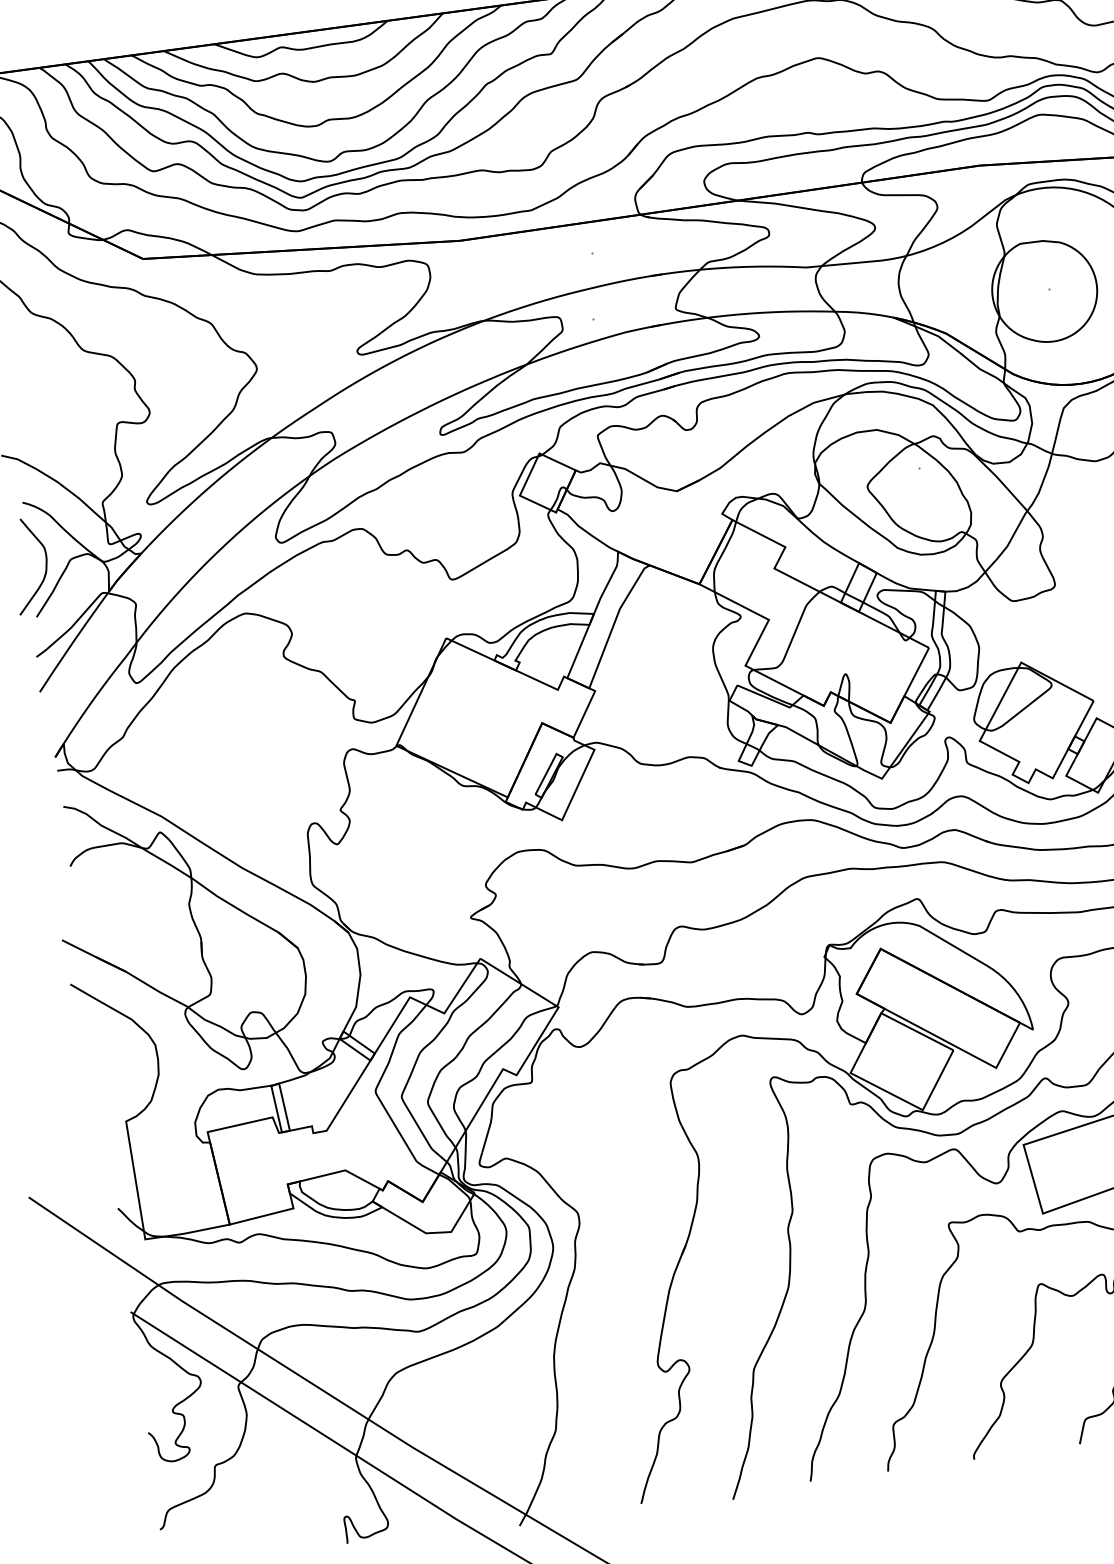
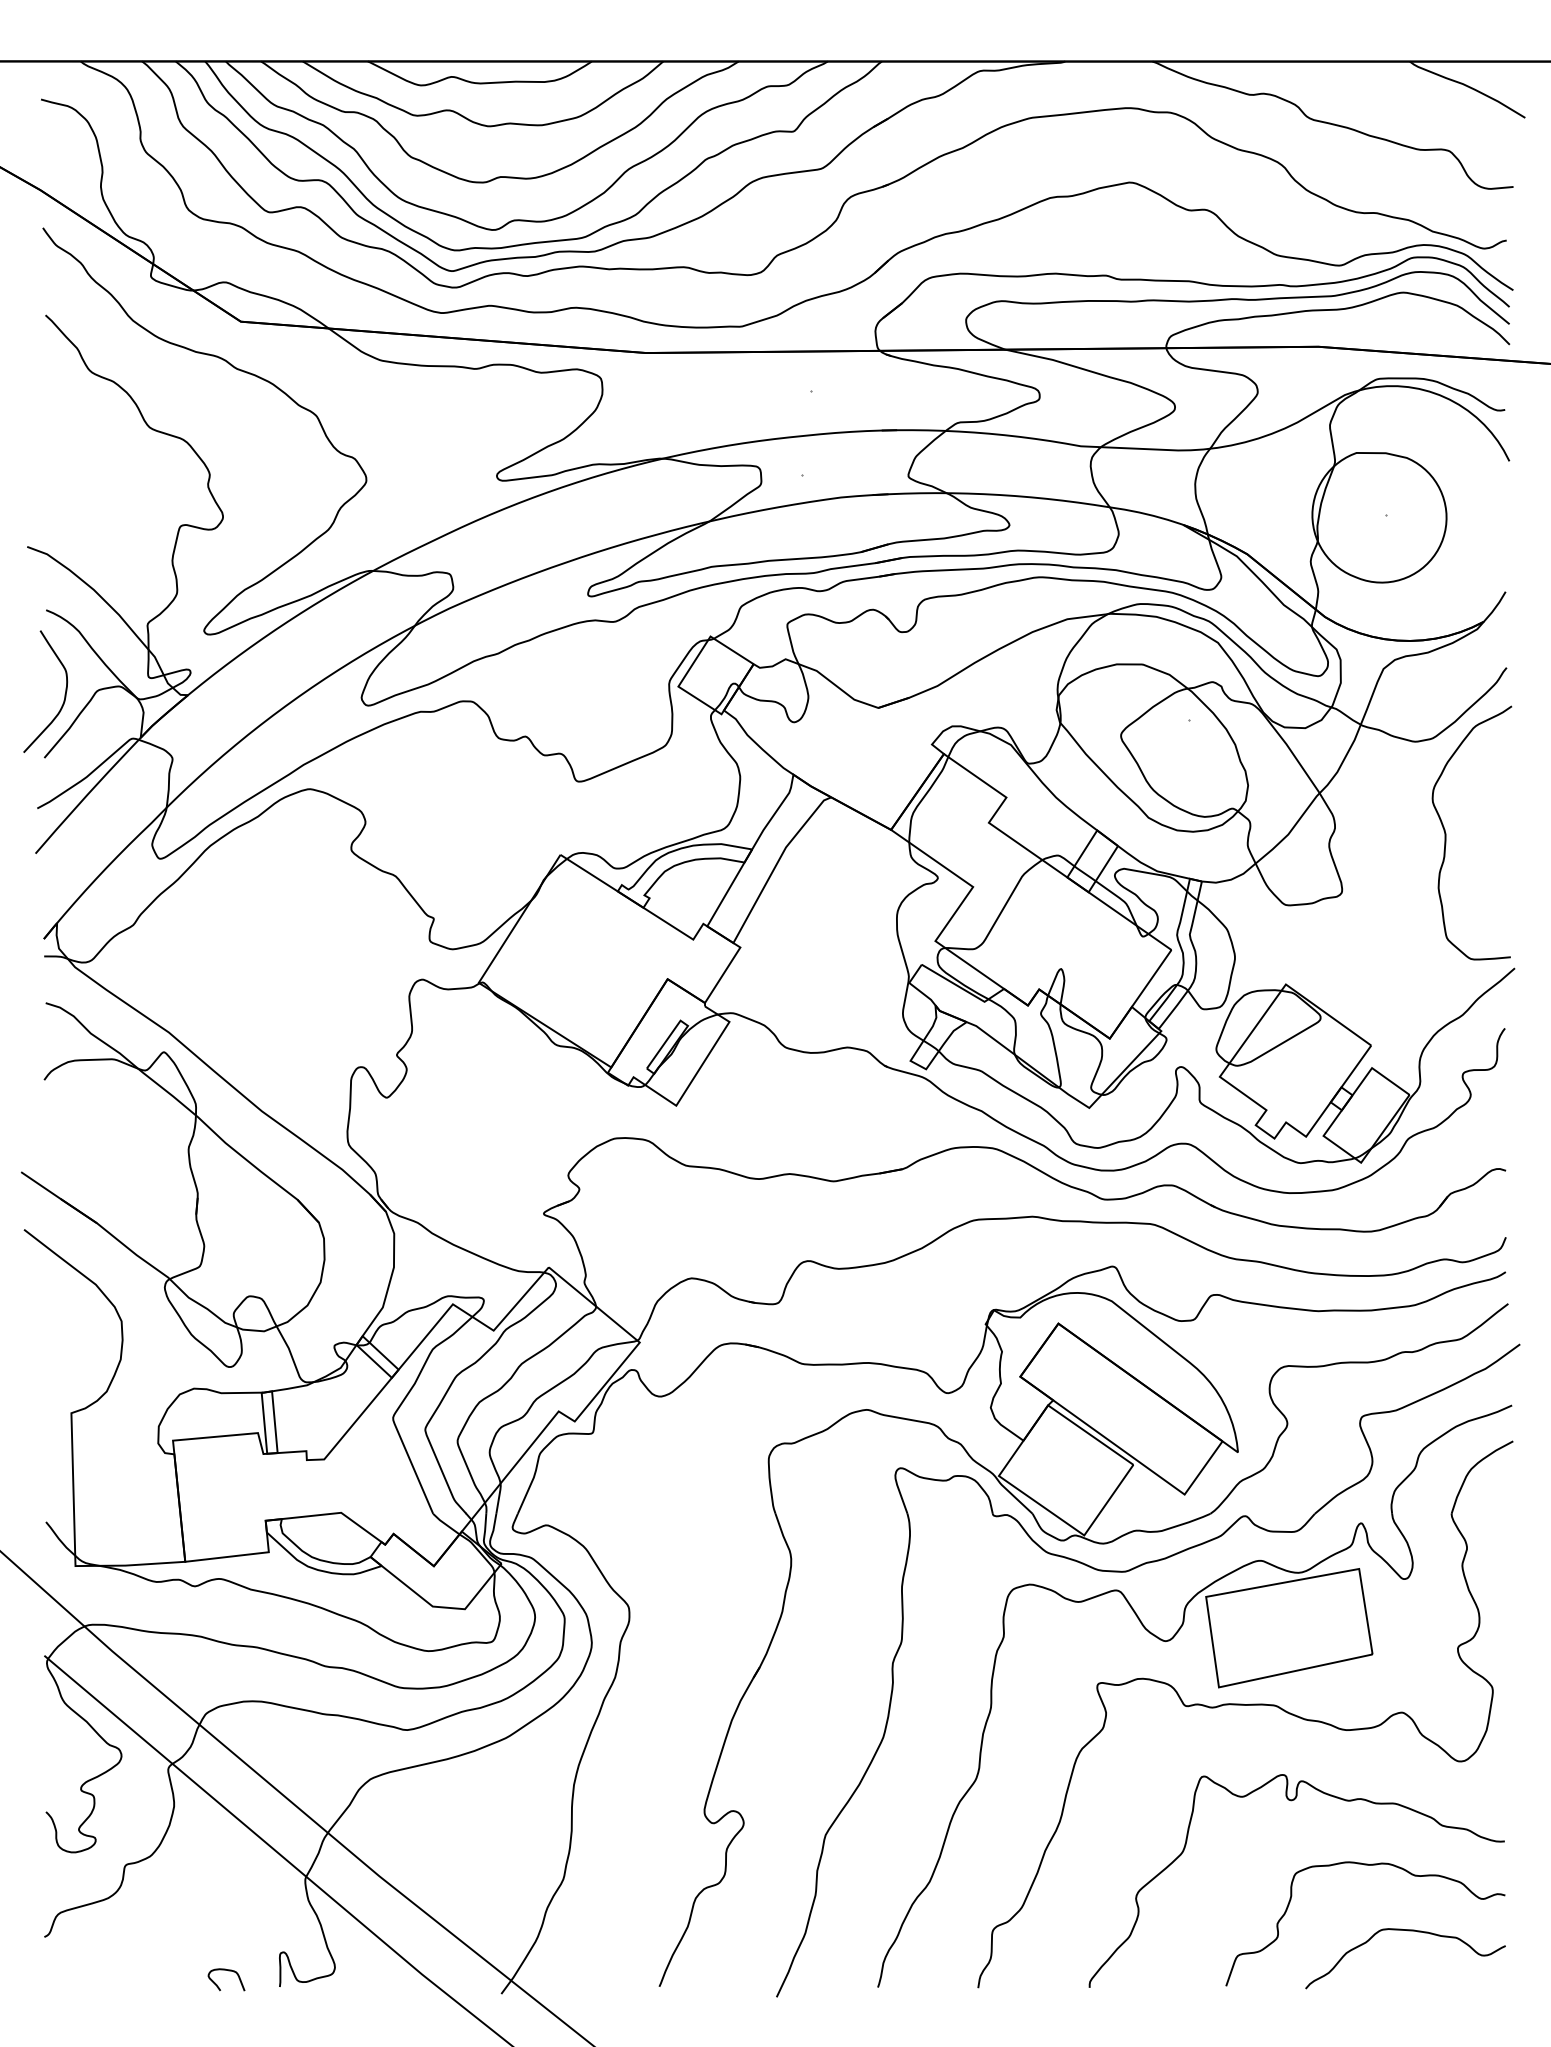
curve: (306, 1537) -> (228, 1971), added

